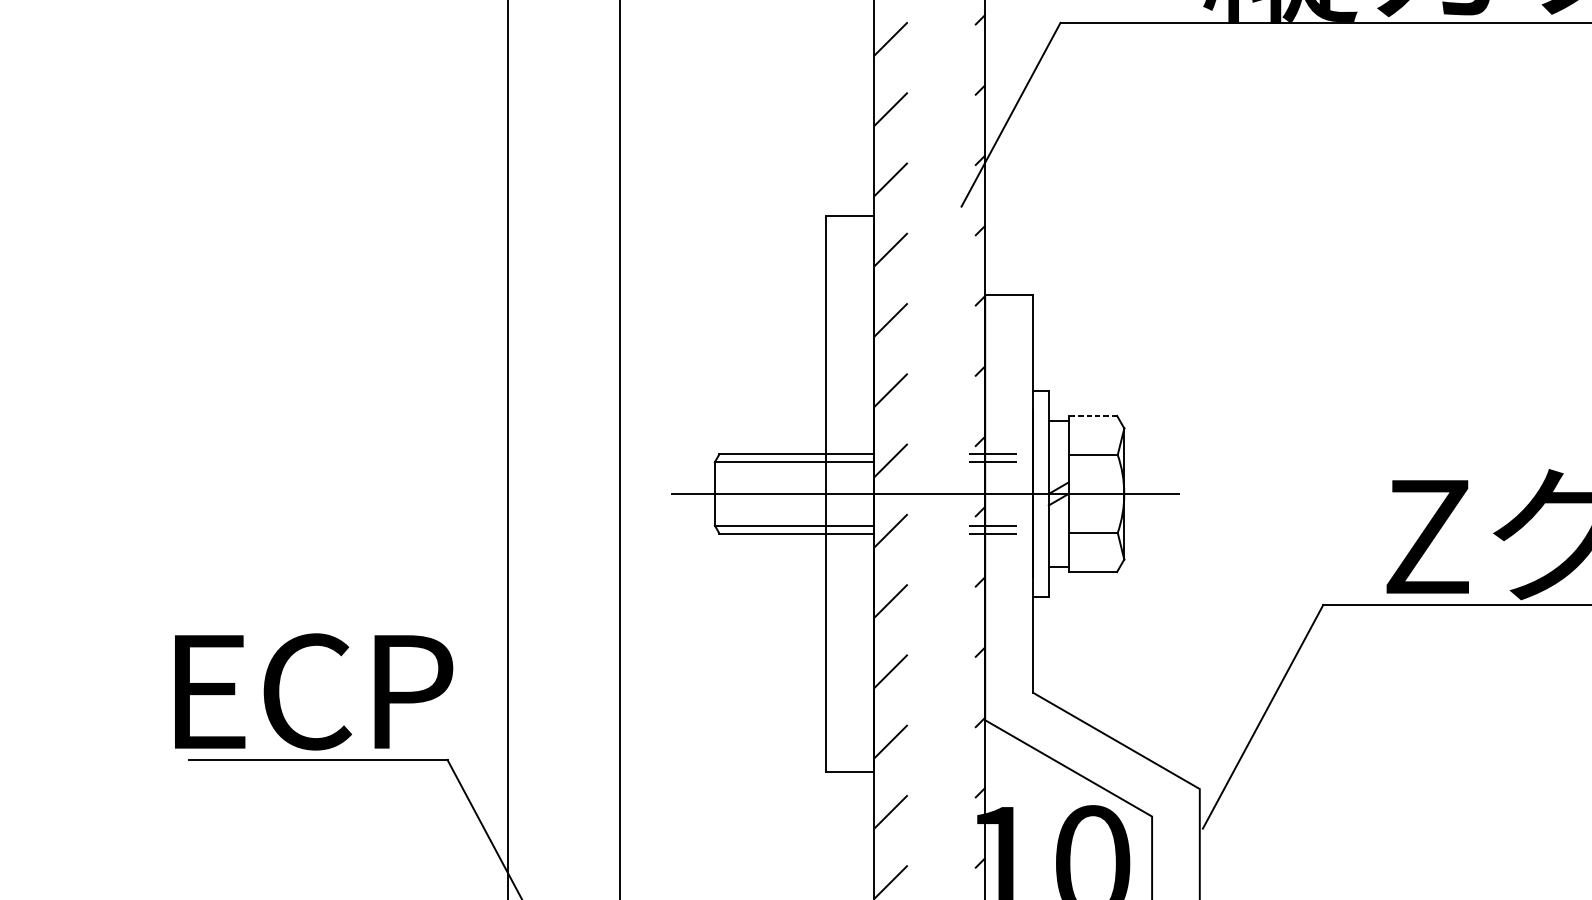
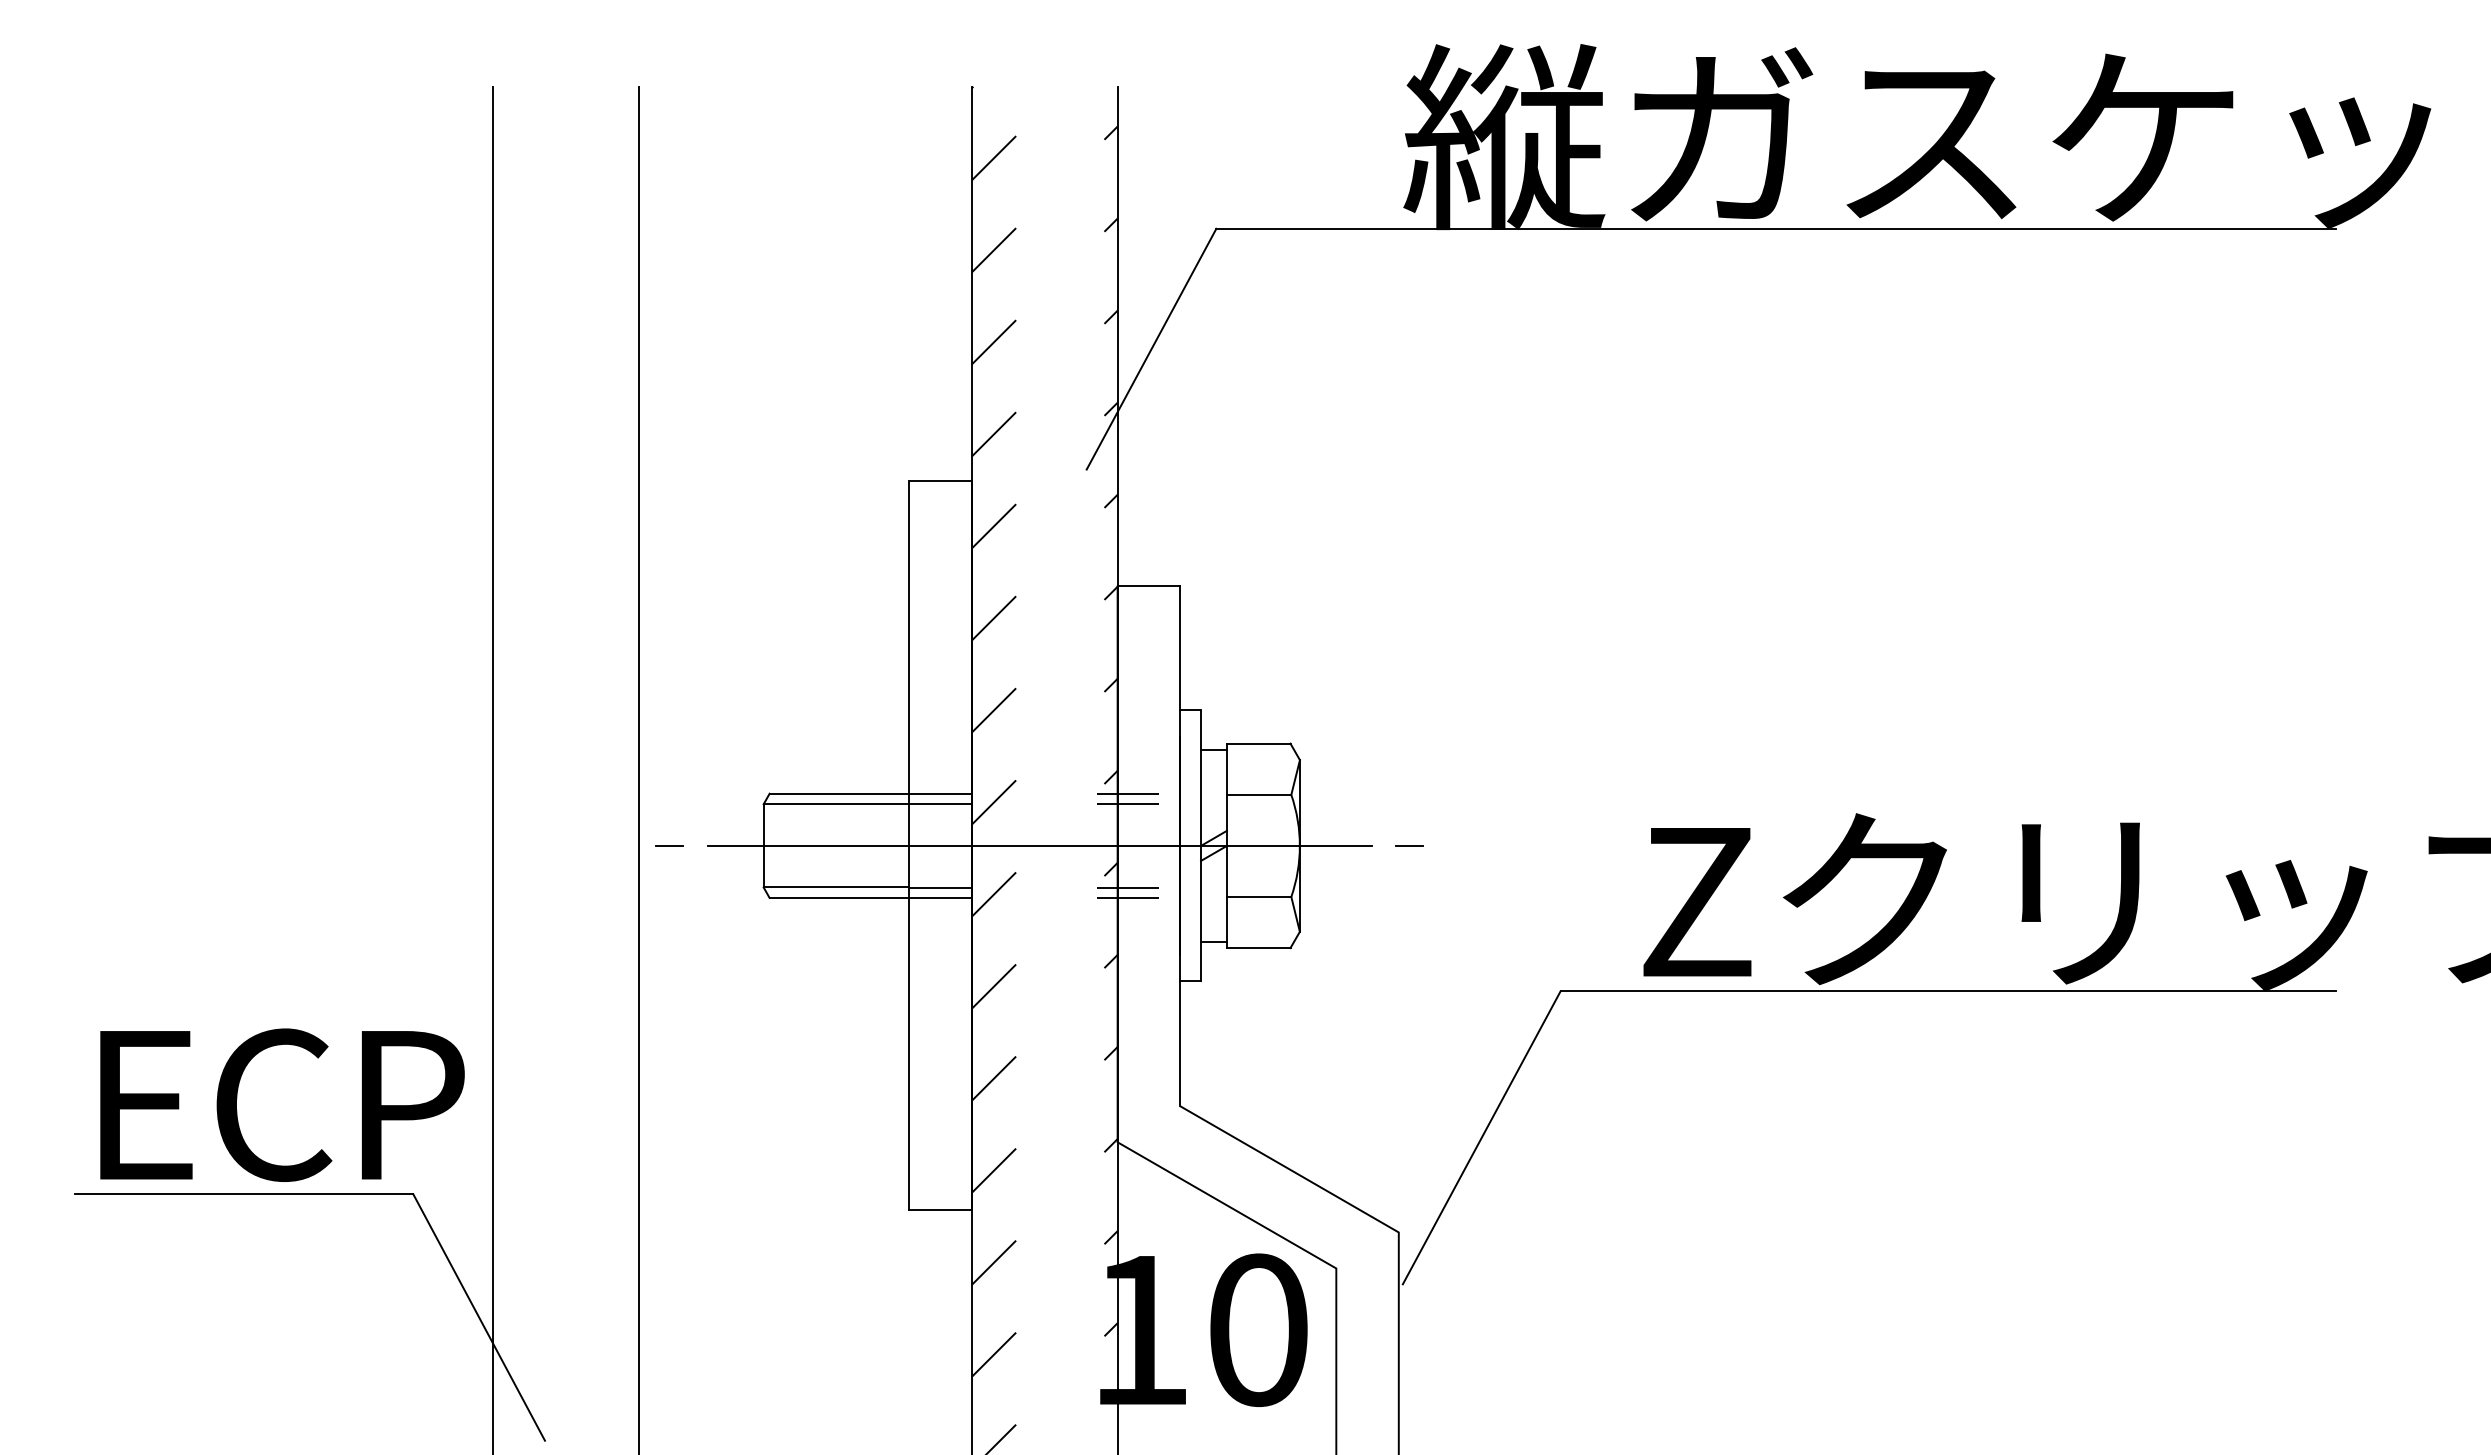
line: (1092, 415) -> (1258, 743), dashed -> solid
line: (643, 493) -> (669, 845), added
line: (1207, 493) -> (1409, 845), added
text: (314, 691) -> (282, 1104), moved

